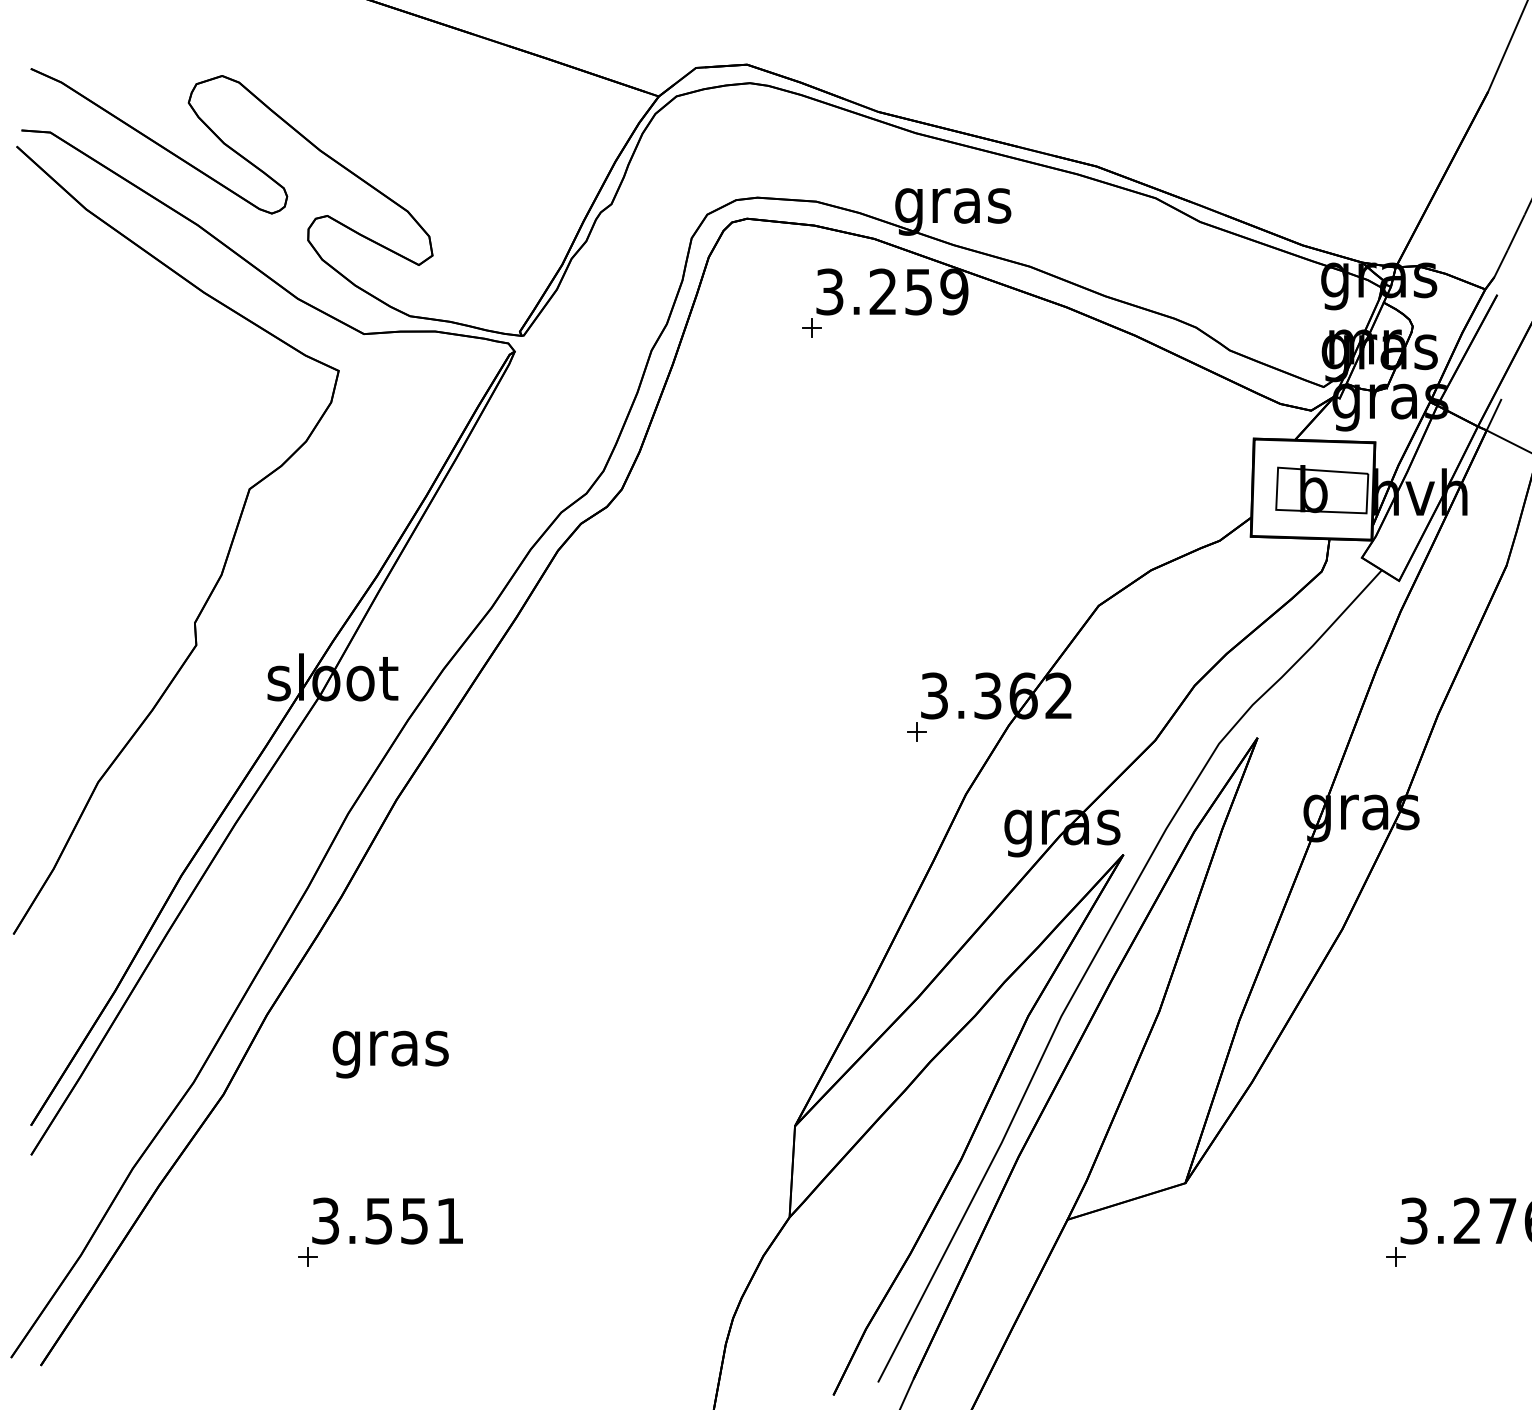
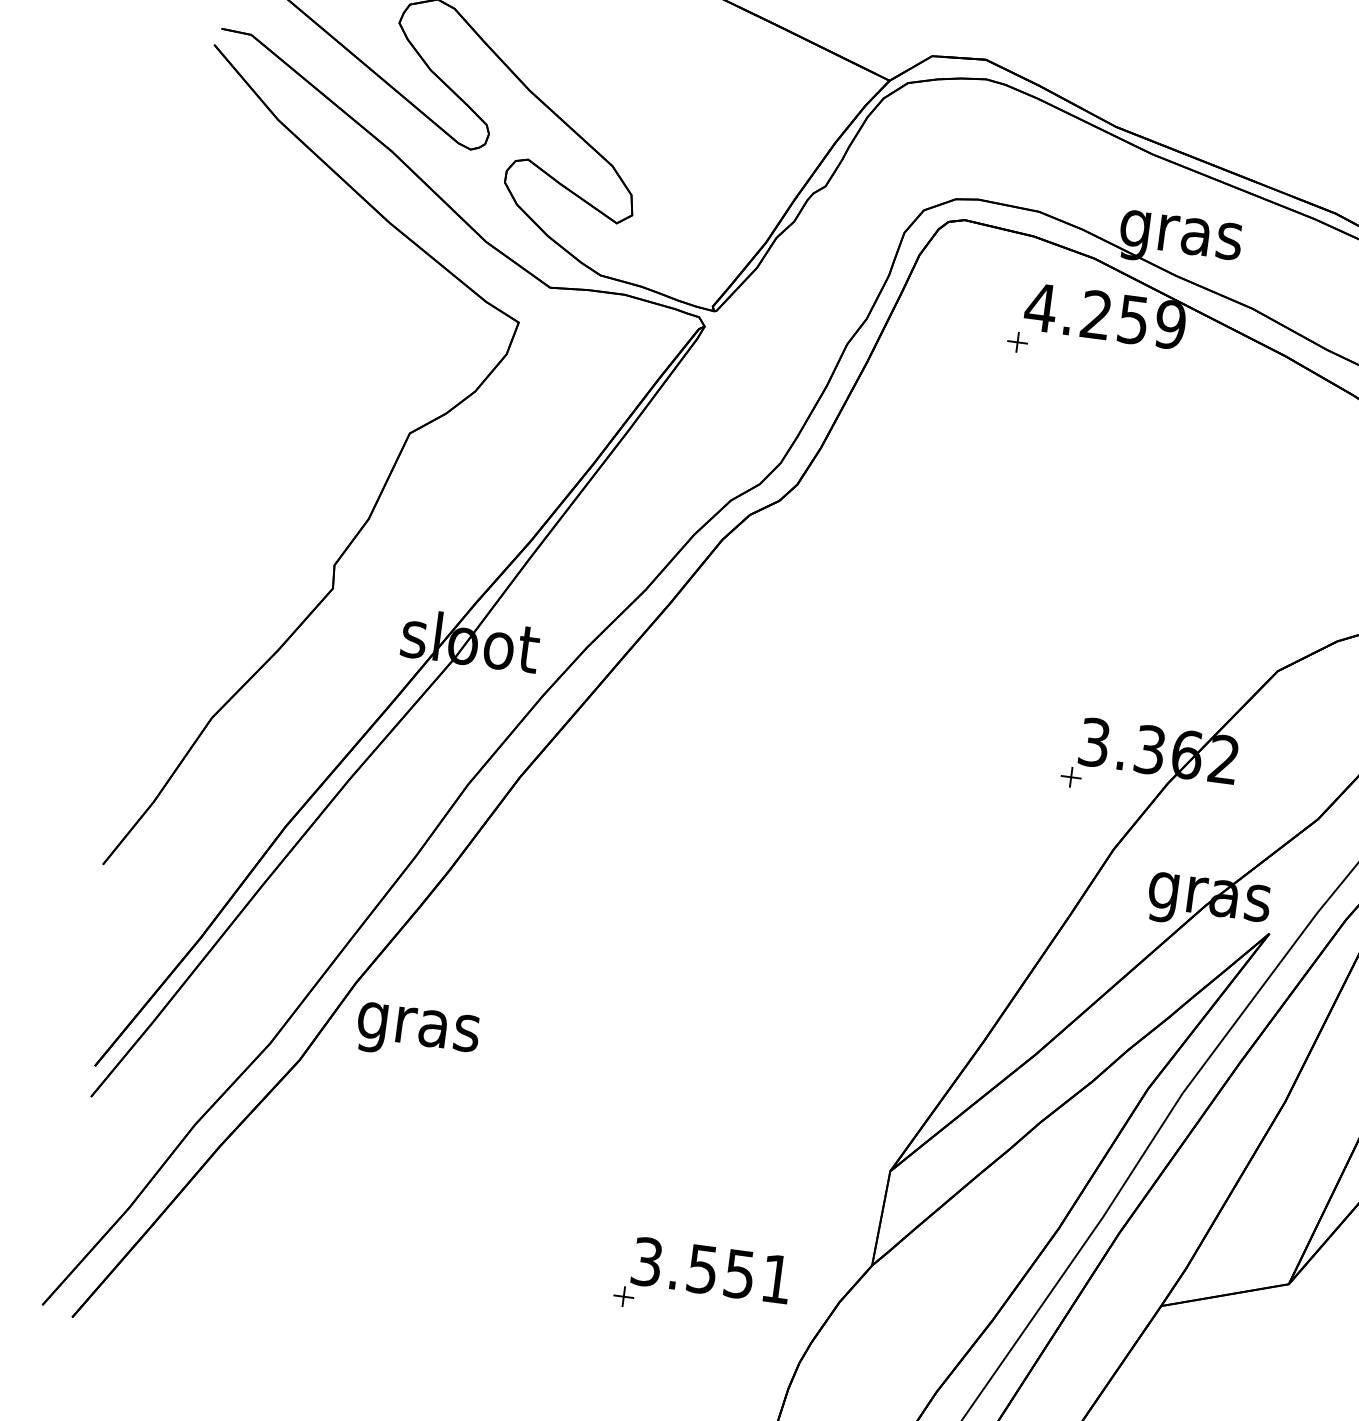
text: (829, 291) -> (1040, 307), 3.259 -> 4.259
text: (390, 1054) -> (417, 1033), moved
part: (380, 1231) -> (702, 1280), moved

